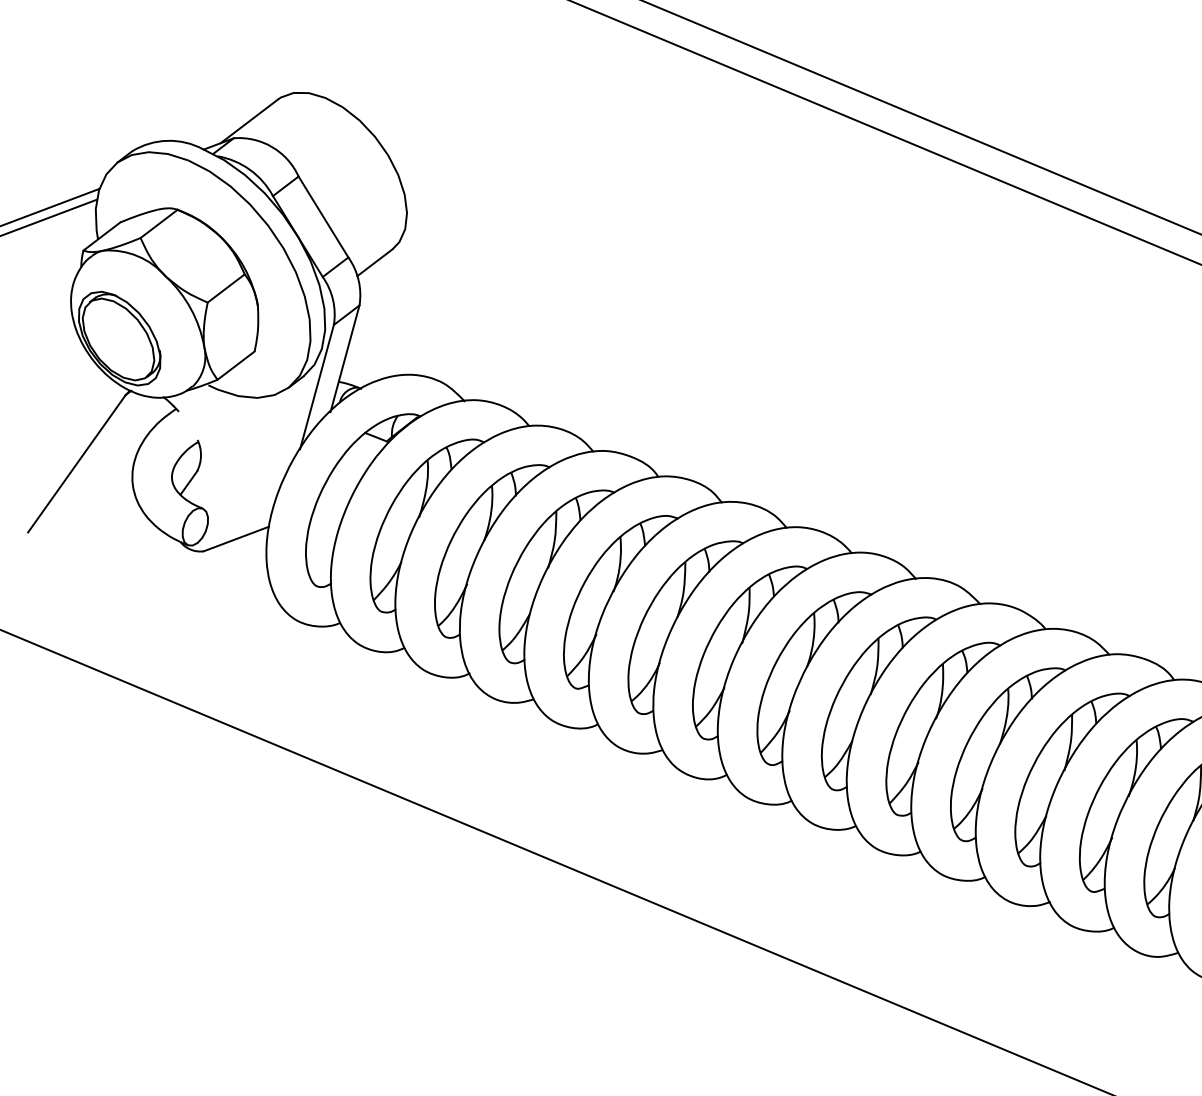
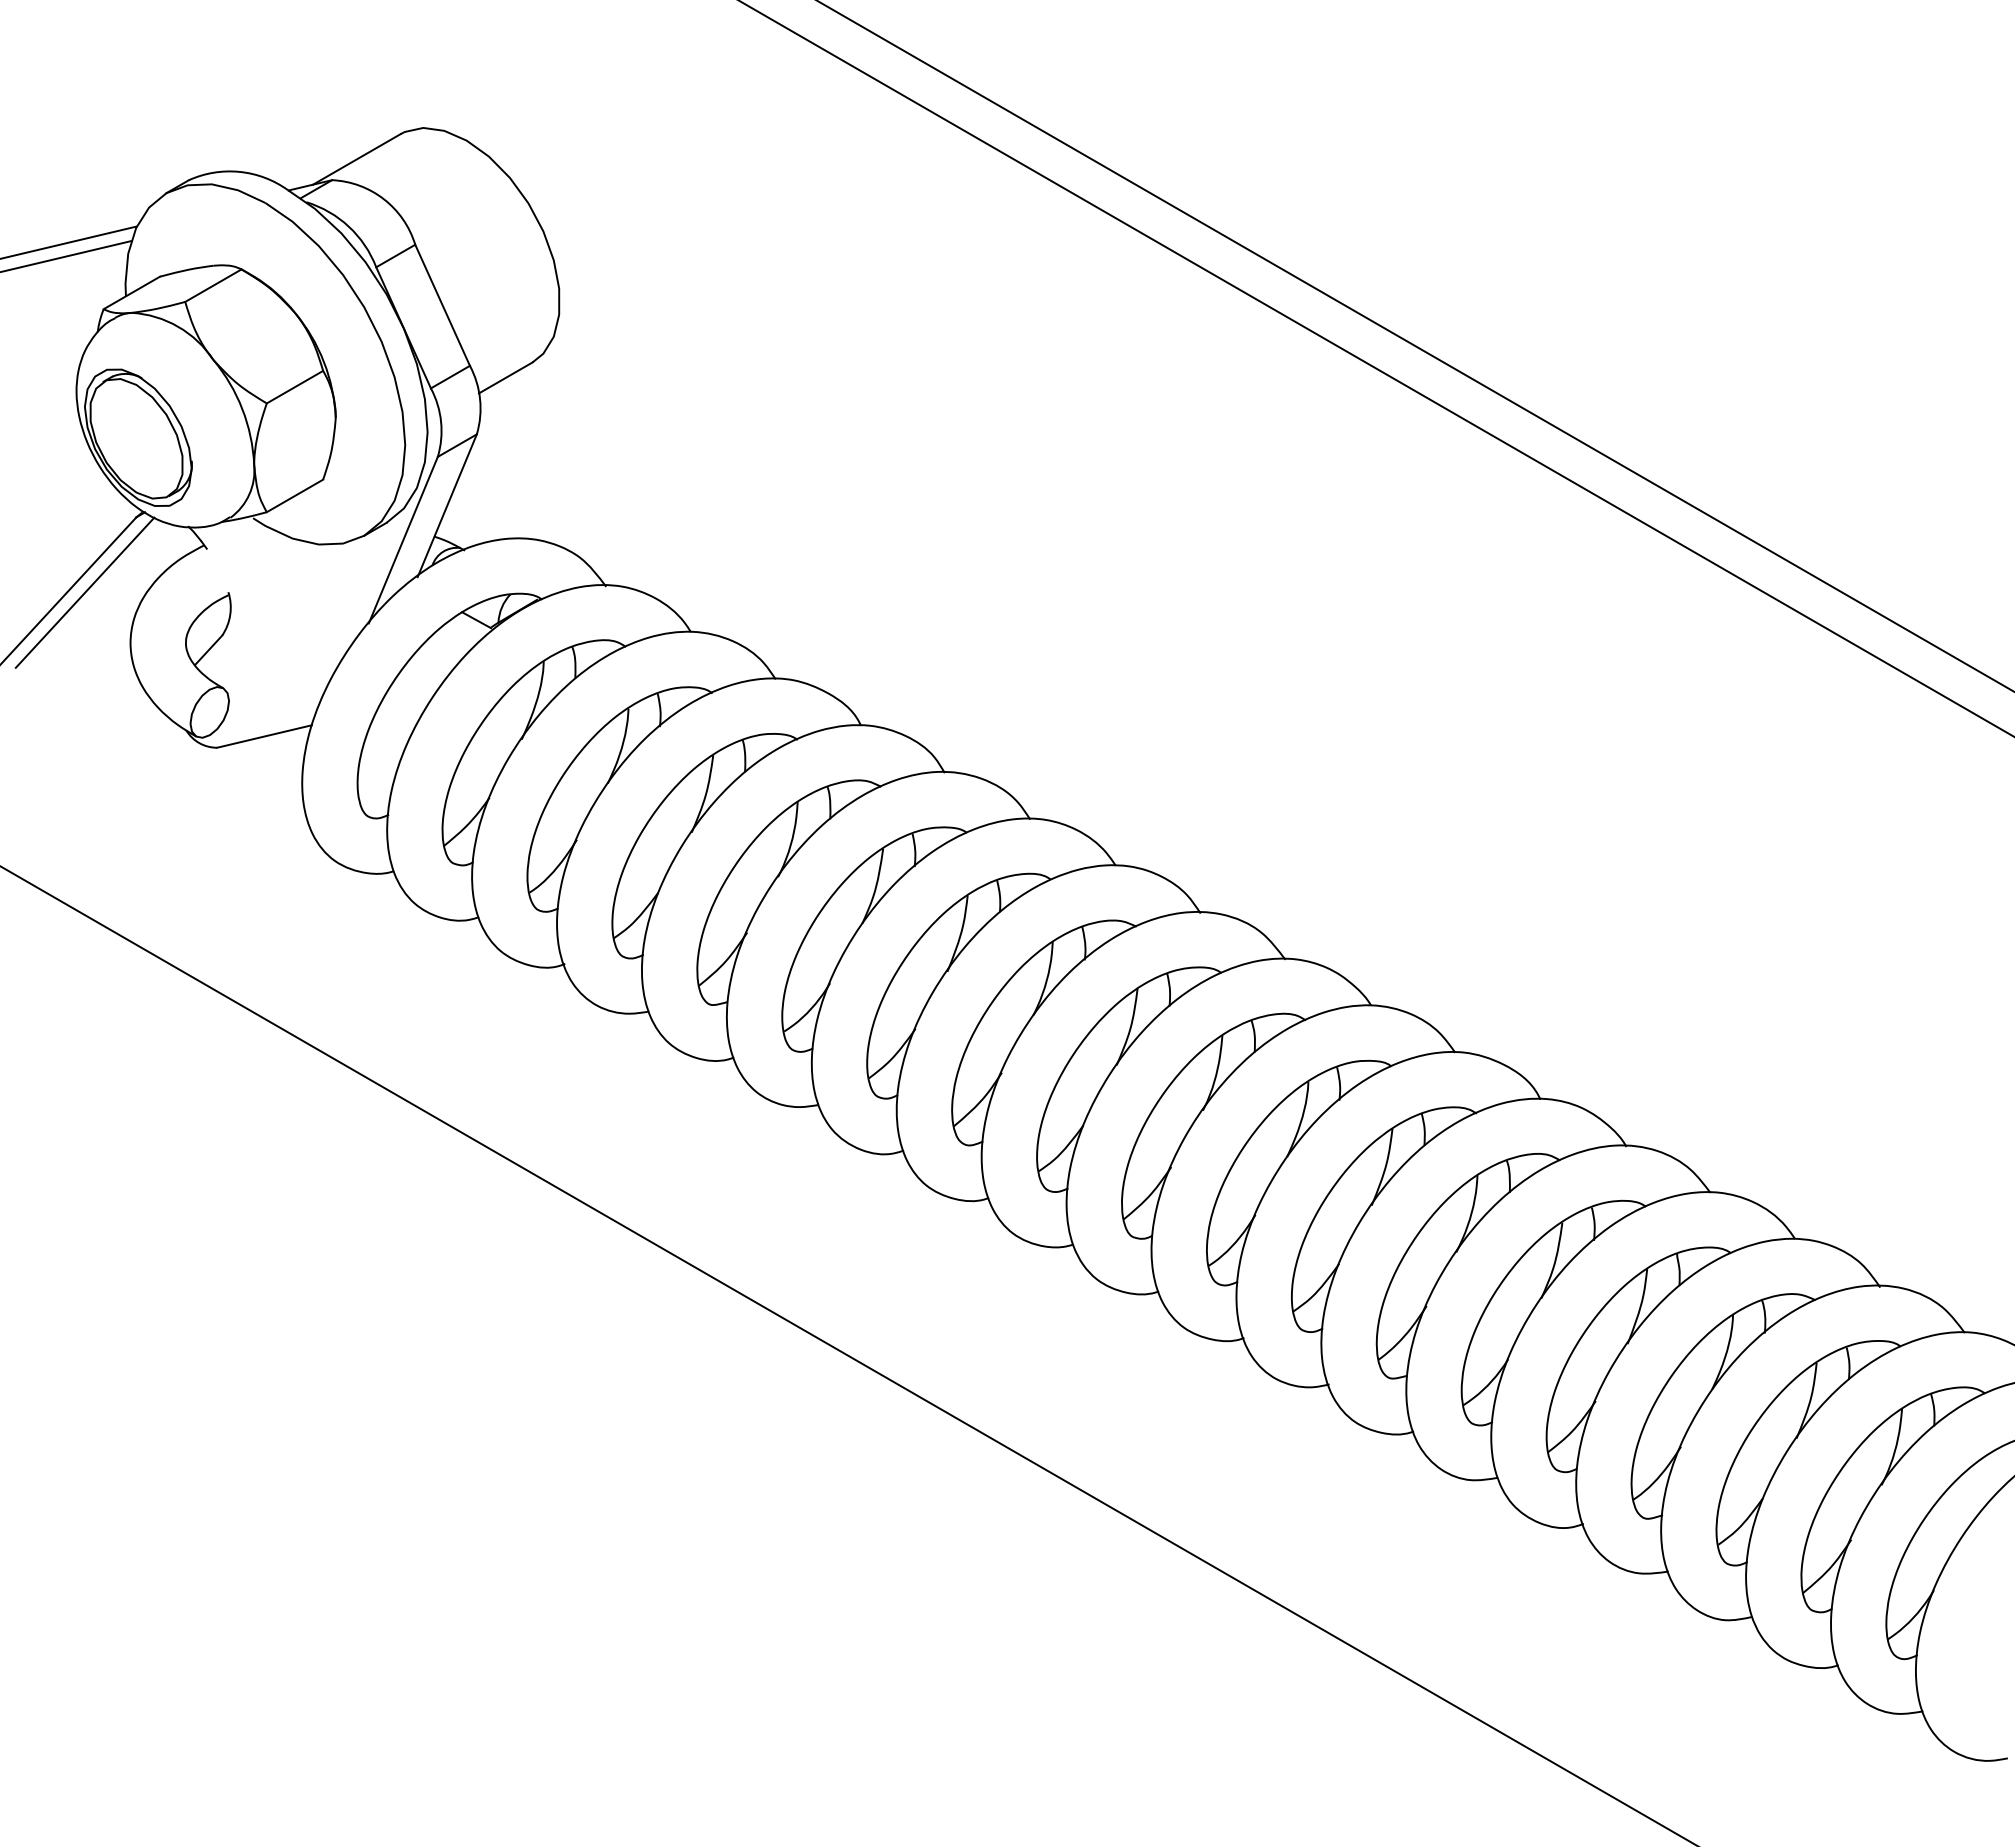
line: (95, 453) -> (84, 592), added

